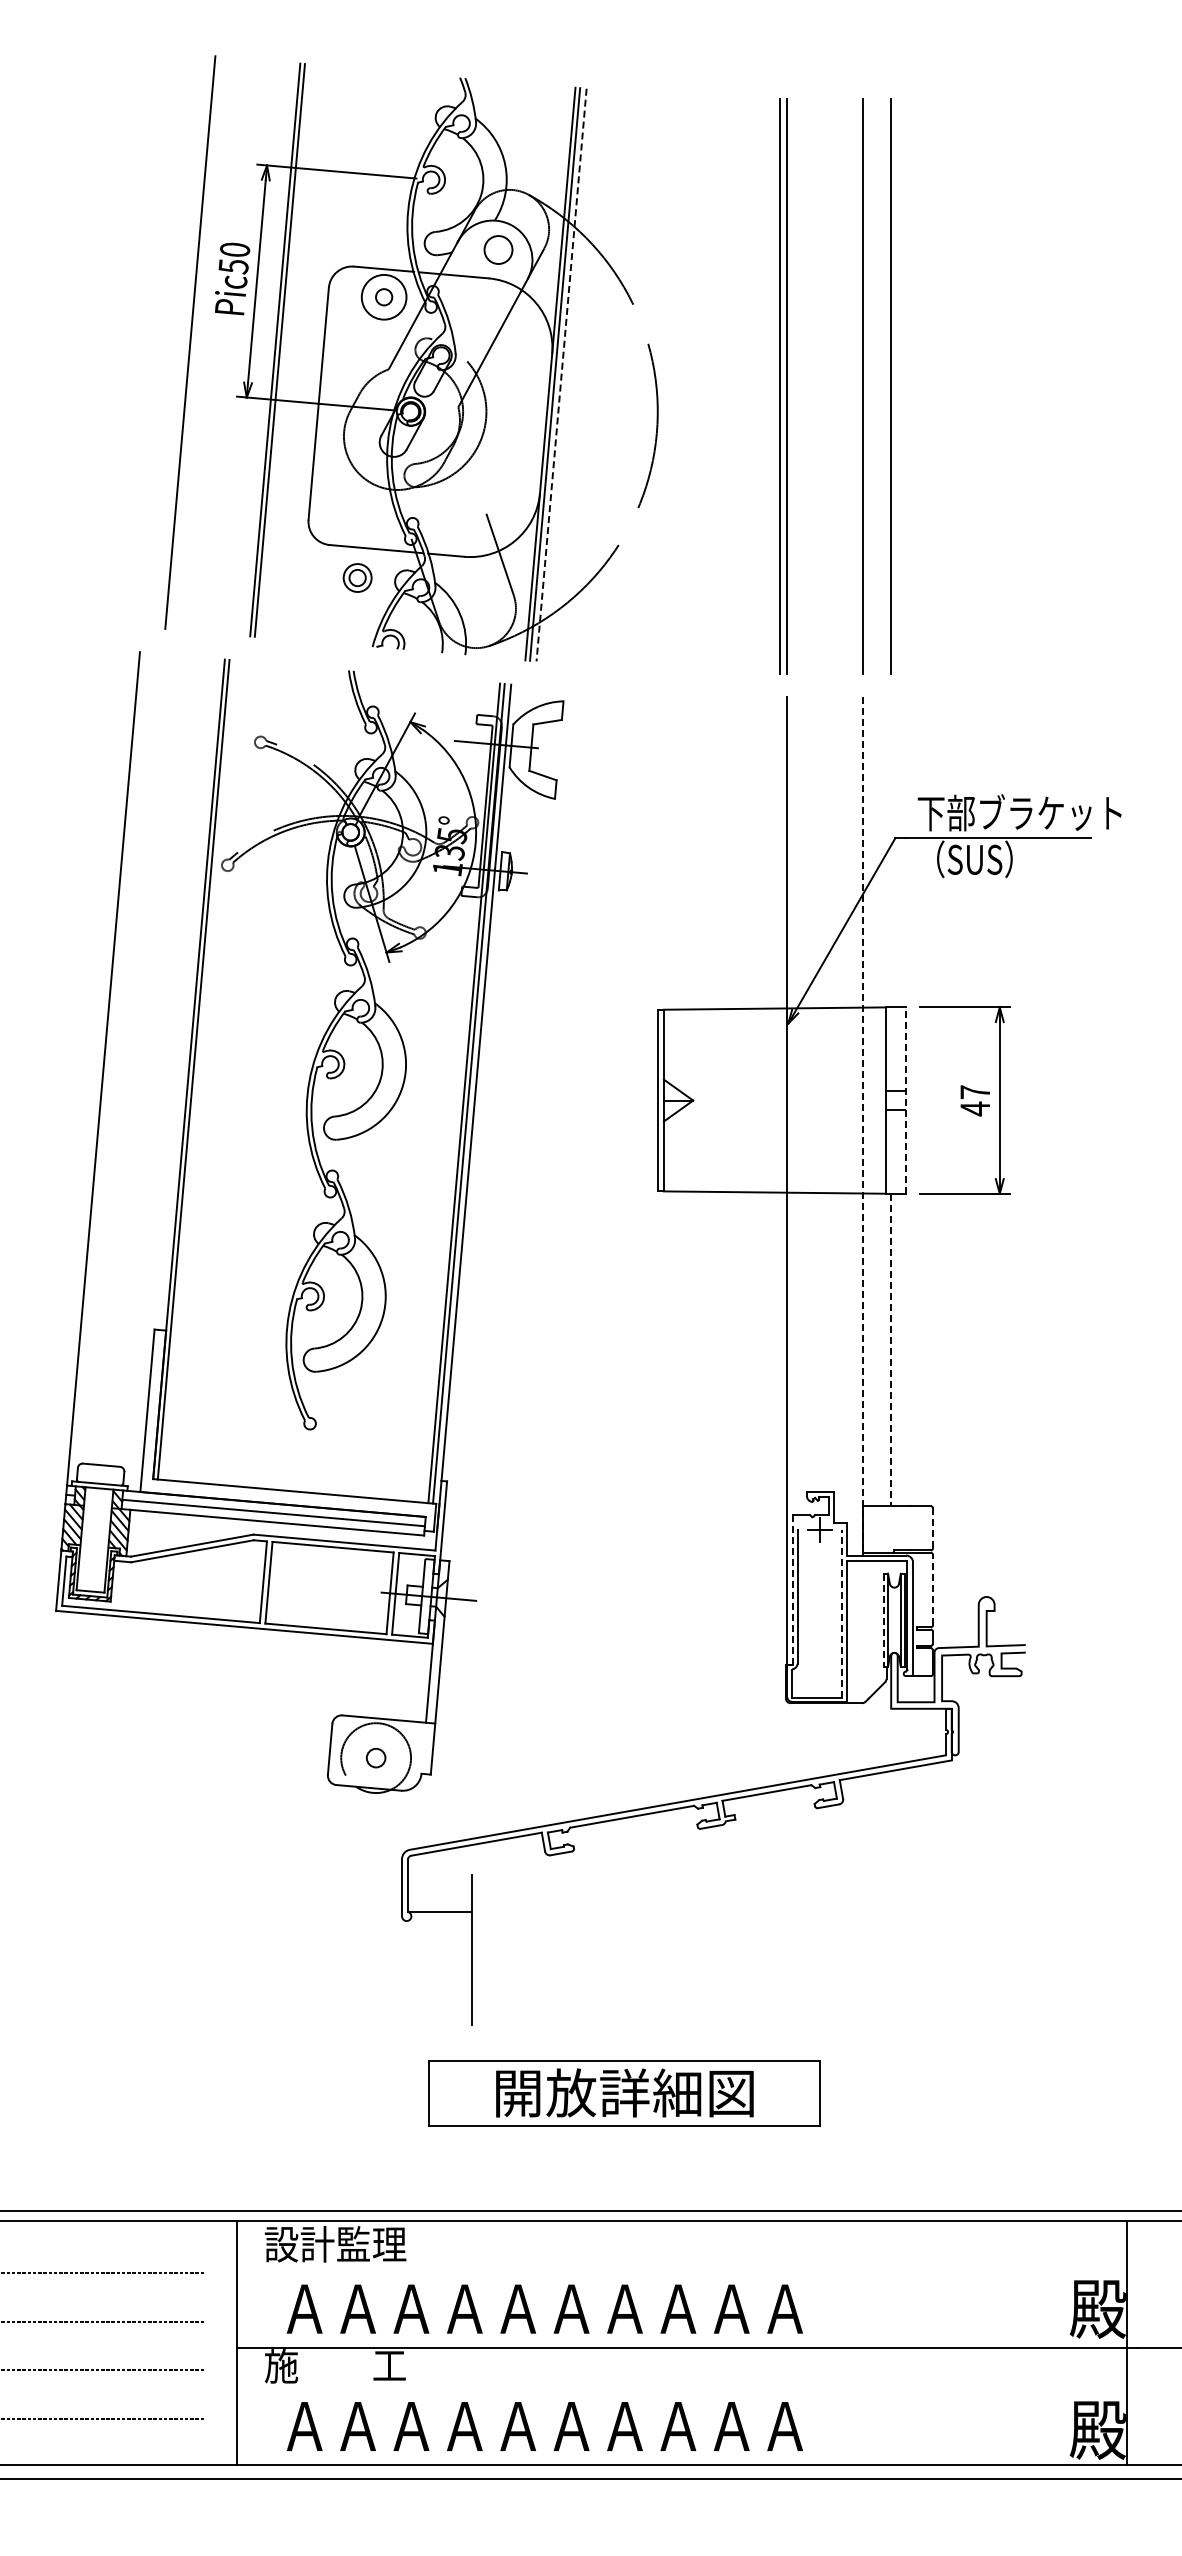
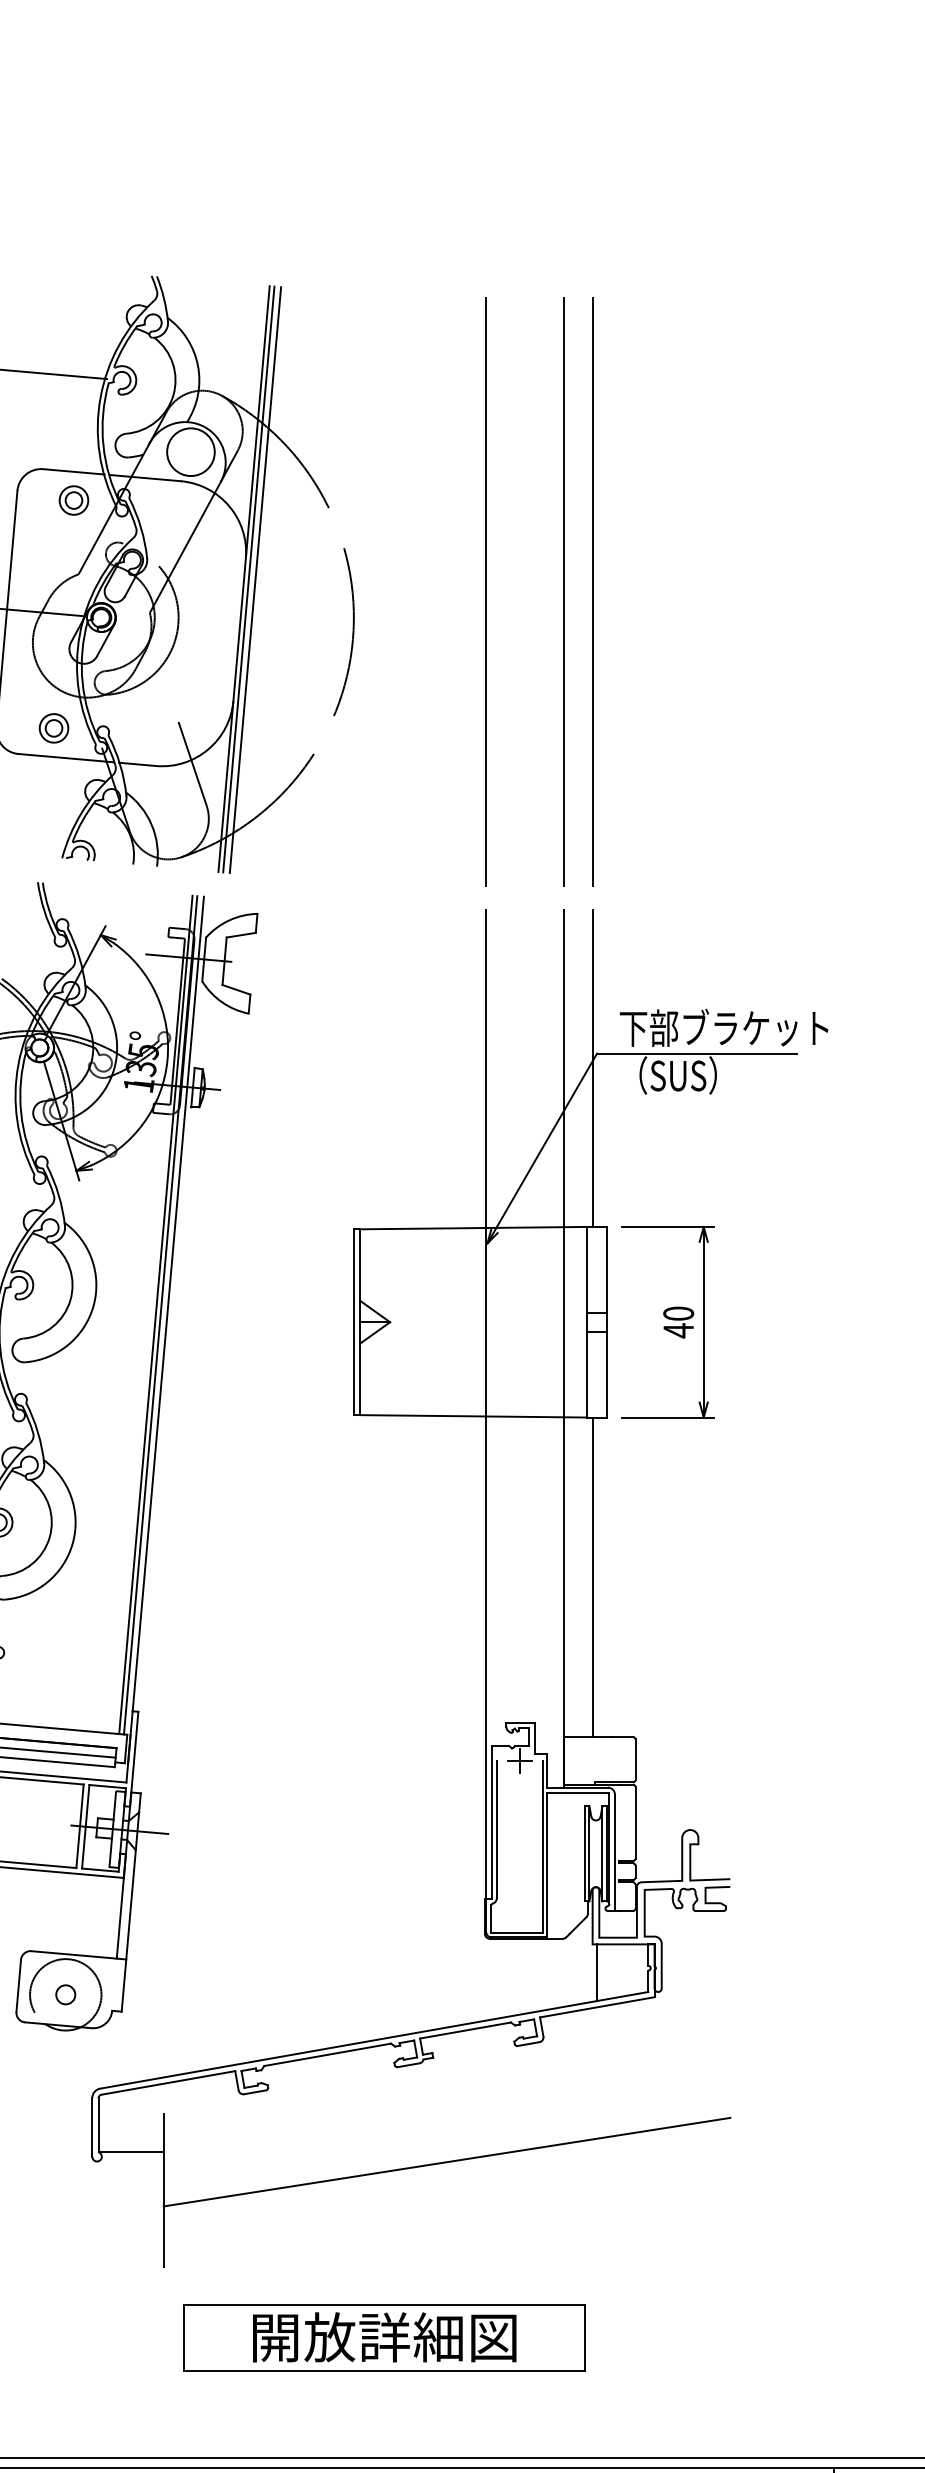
circle: (498, 249) -> (190, 451), size x1.67
circle: (384, 297) -> (74, 500), size x0.62
line: (561, 375) -> (255, 580), dashed -> solid
line: (779, 386) -> (478, 591), removed
part: (357, 577) -> (53, 727), moved
line: (891, 852) -> (592, 1068), added
text: (975, 1091) -> (678, 1312), 47 -> 40
line: (905, 1100) -> (607, 1322), dashed -> solid
line: (863, 1126) -> (564, 1348), dashed -> solid
line: (891, 1350) -> (592, 1577), dashed -> solid
line: (933, 1528) -> (635, 1759), dashed -> solid
line: (792, 1589) -> (491, 1822), dashed -> solid
line: (933, 1590) -> (635, 1823), dashed -> solid
line: (842, 1613) -> (542, 1846), dashed -> solid
line: (883, 1620) -> (584, 1854), dashed -> solid
line: (895, 1736) -> (597, 1972), added
line: (748, 1921) -> (446, 2161), added
part: (624, 2093) -> (384, 2337), moved

